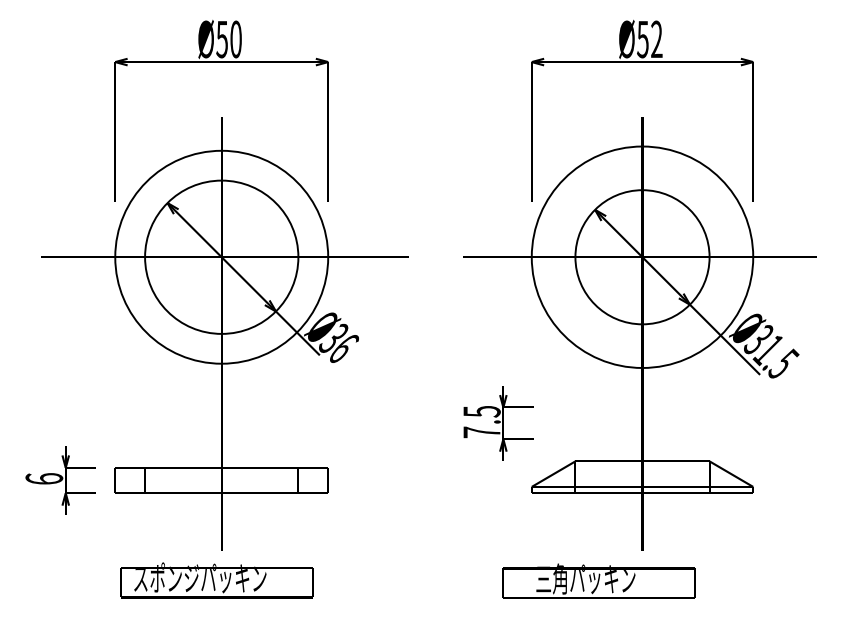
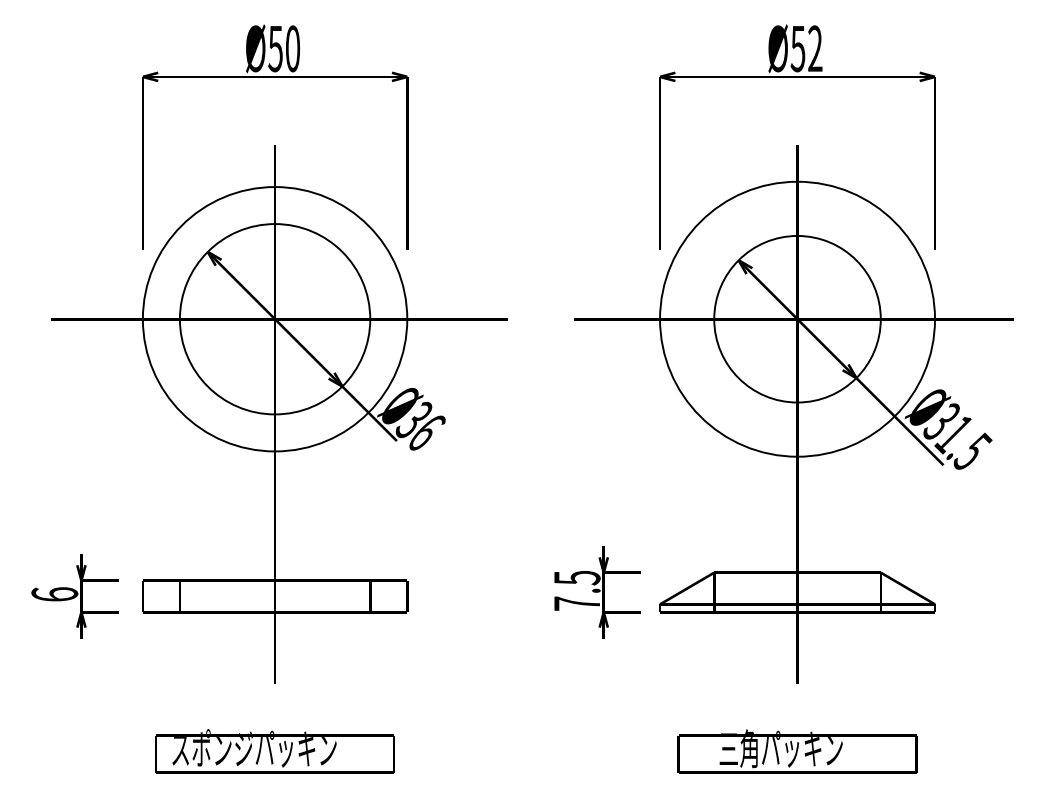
text: (498, 423) -> (597, 592), moved
text: (216, 580) -> (274, 751), moved
text: (598, 581) -> (797, 751), moved

